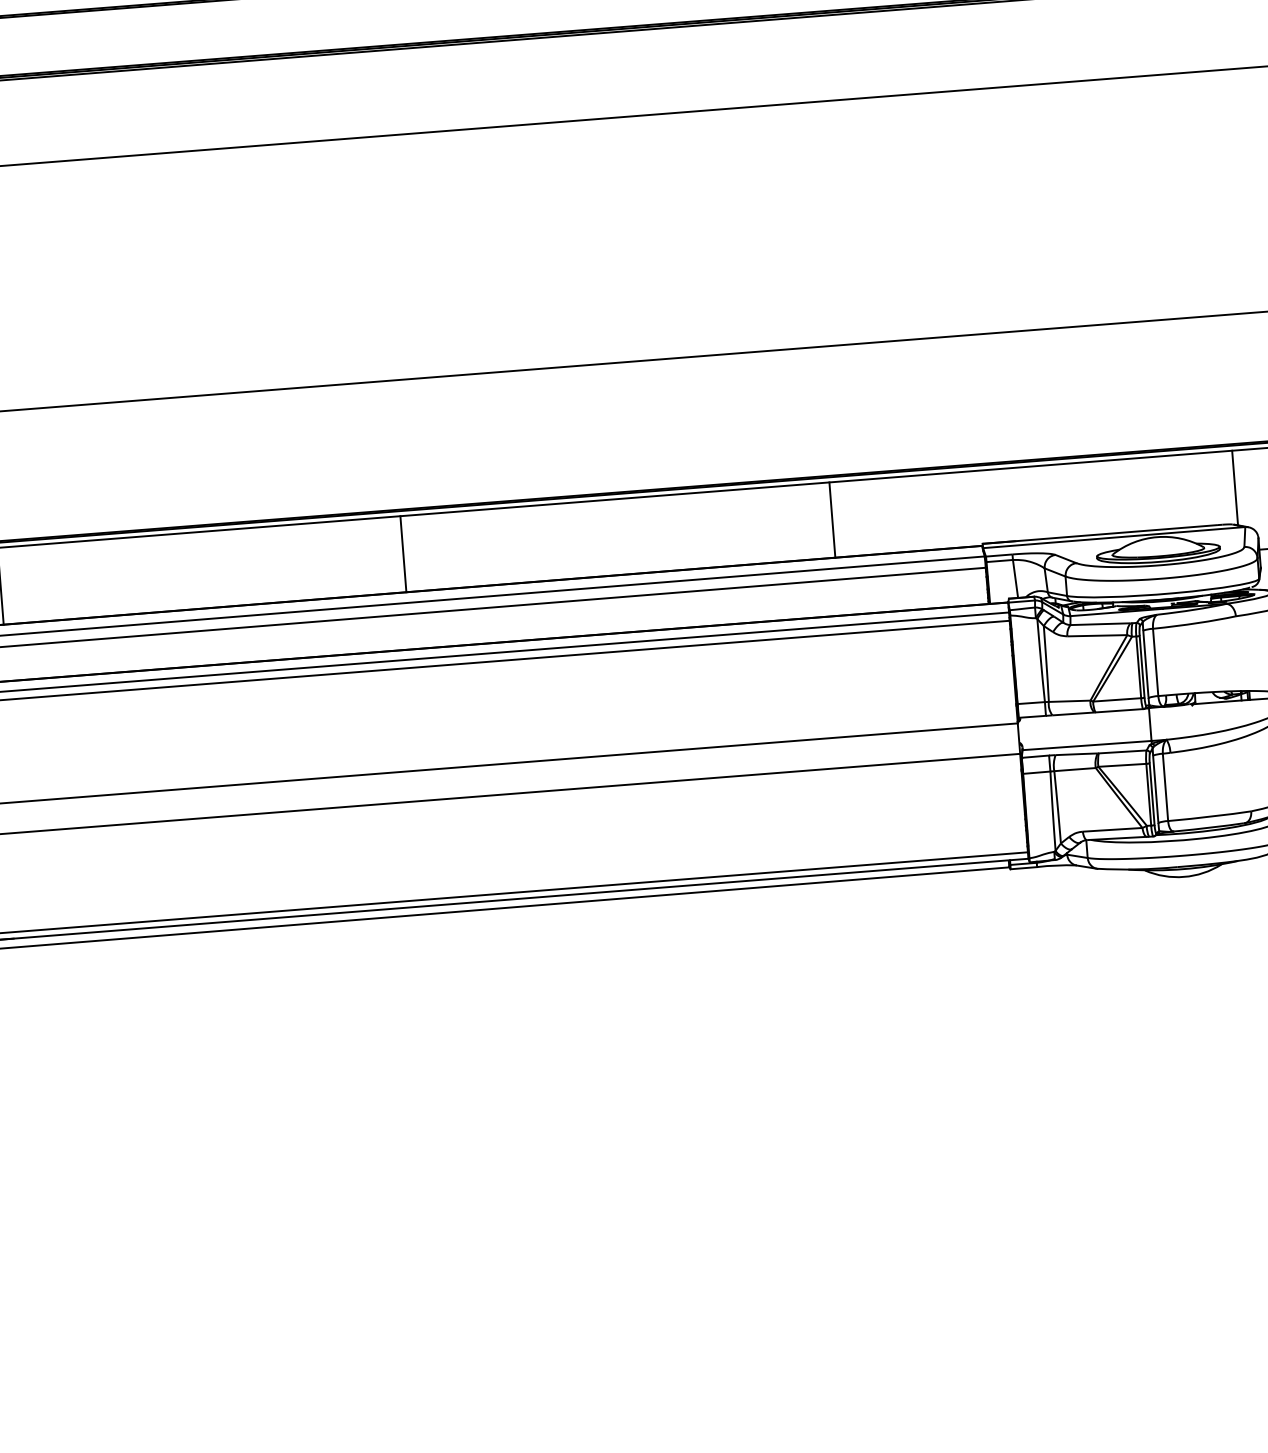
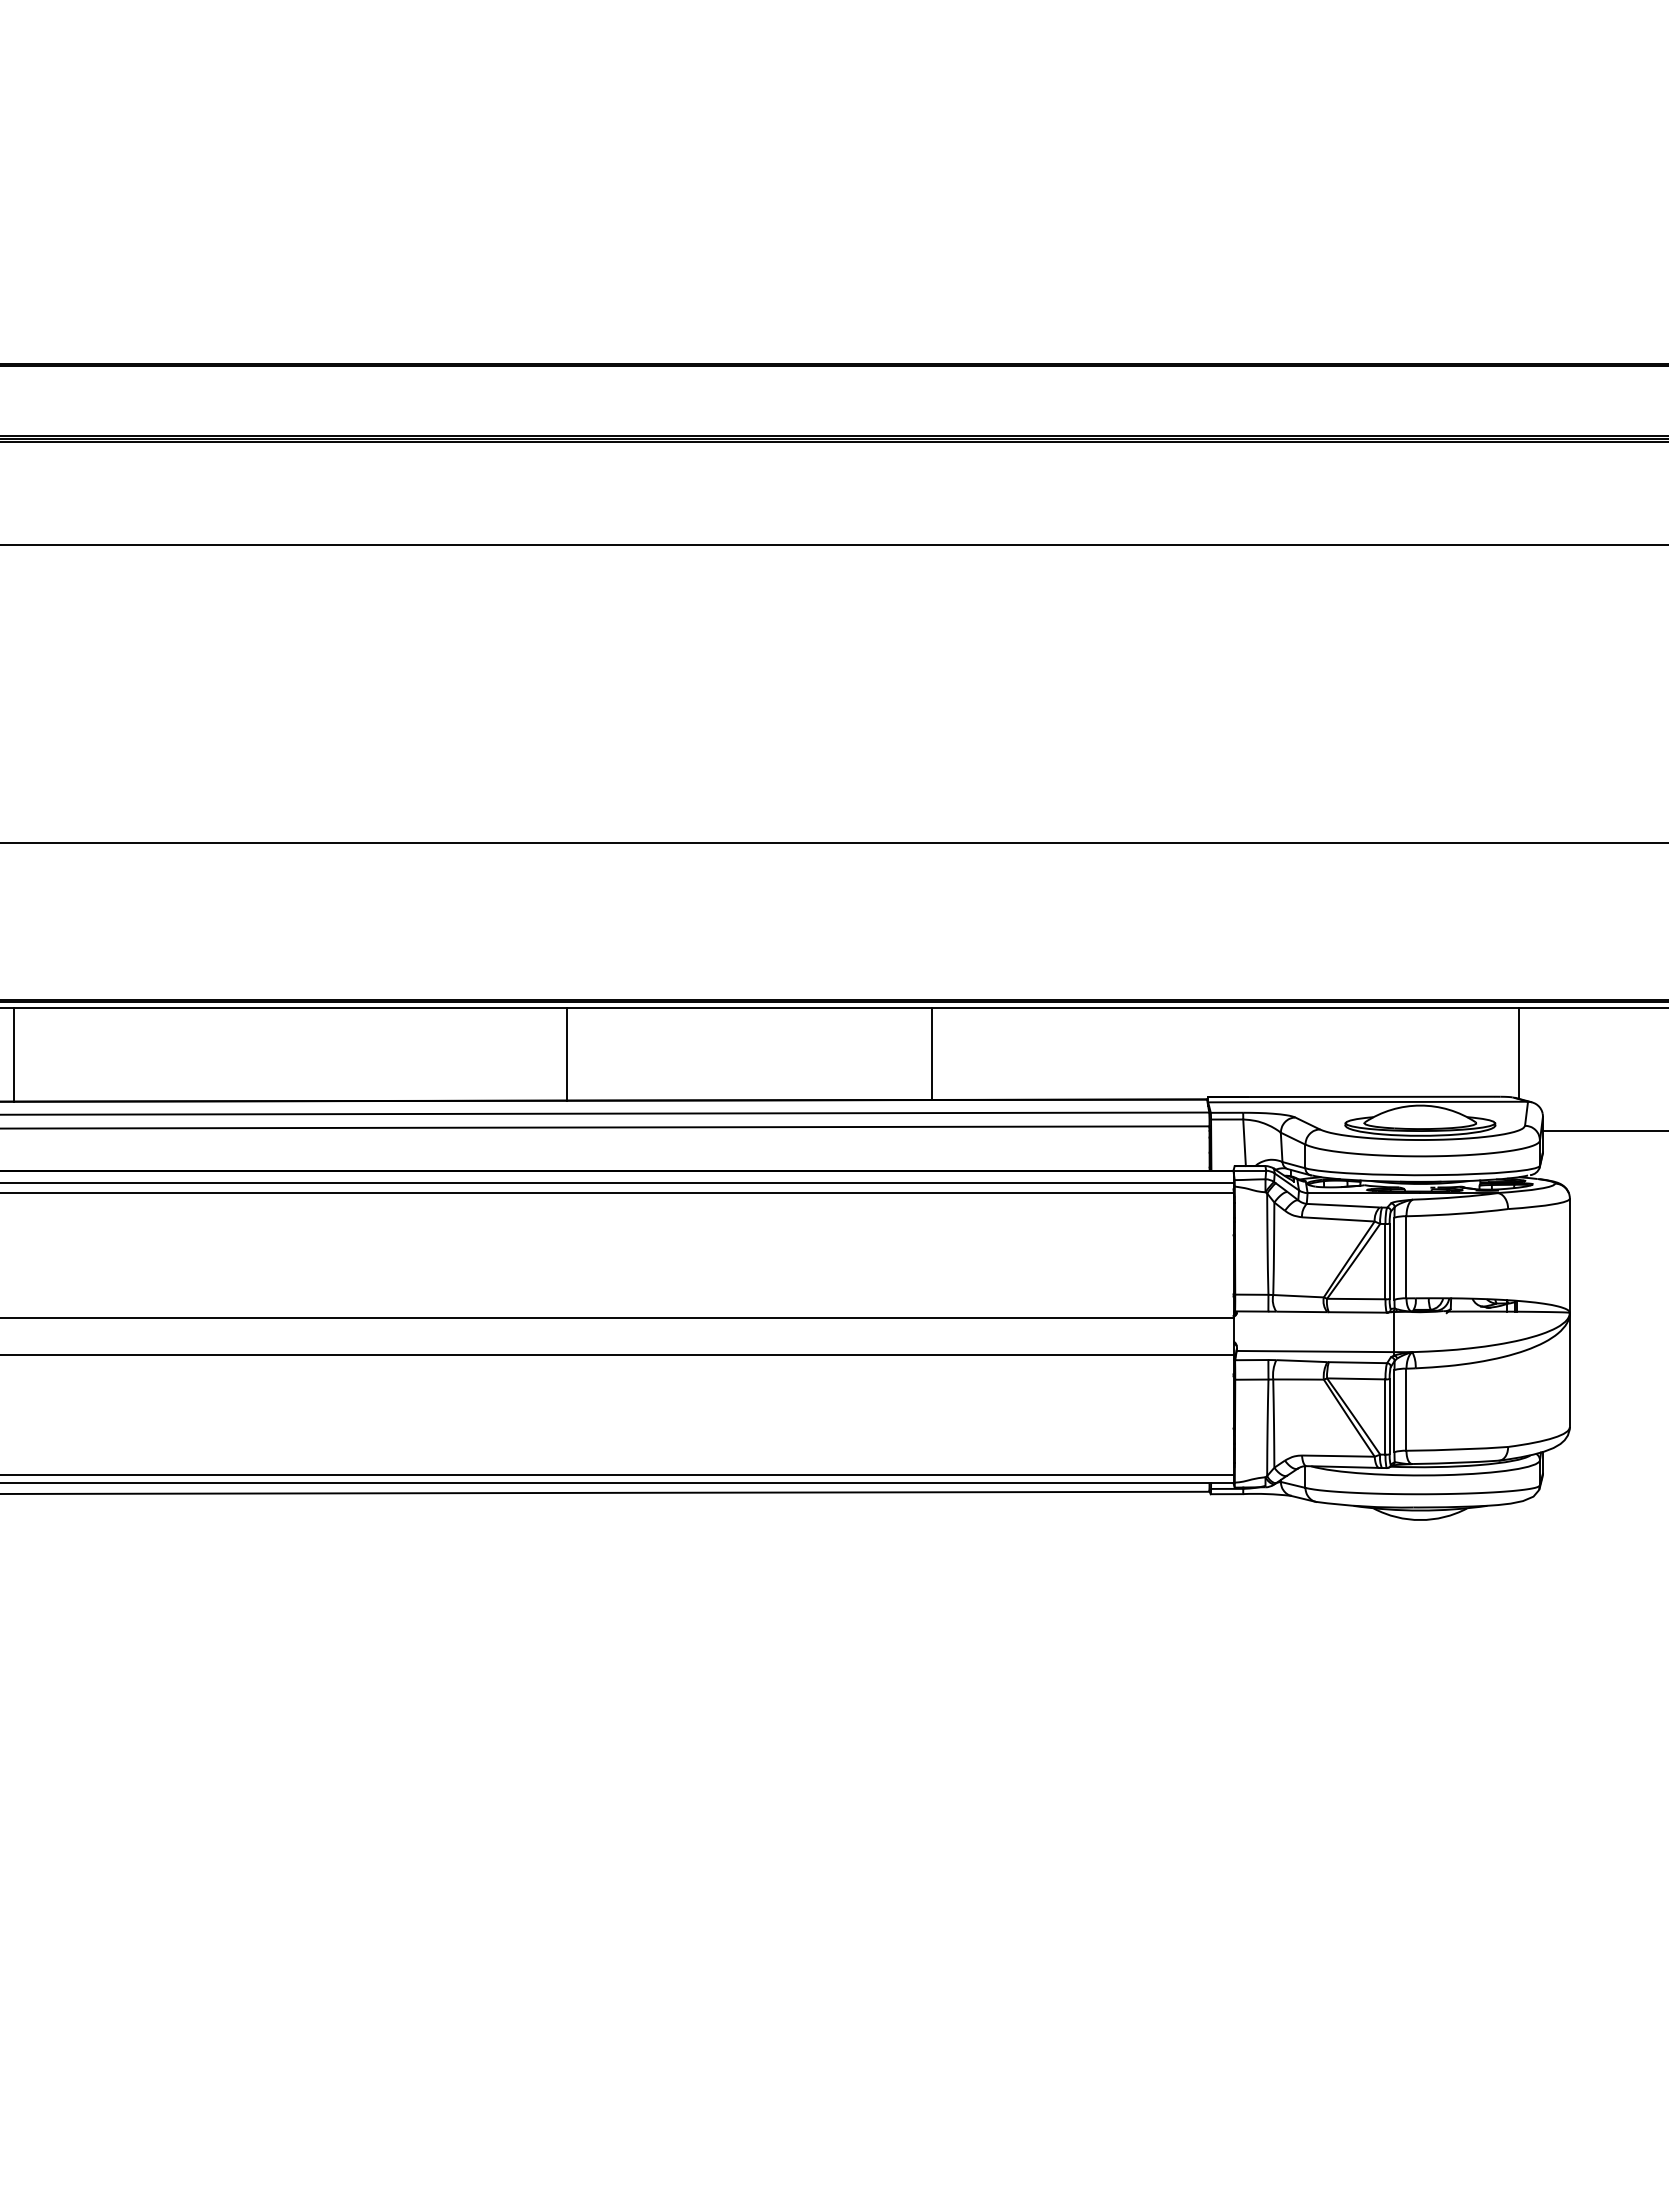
line: (832, 519) -> (932, 1053), moved
line: (403, 554) -> (566, 1054), moved

